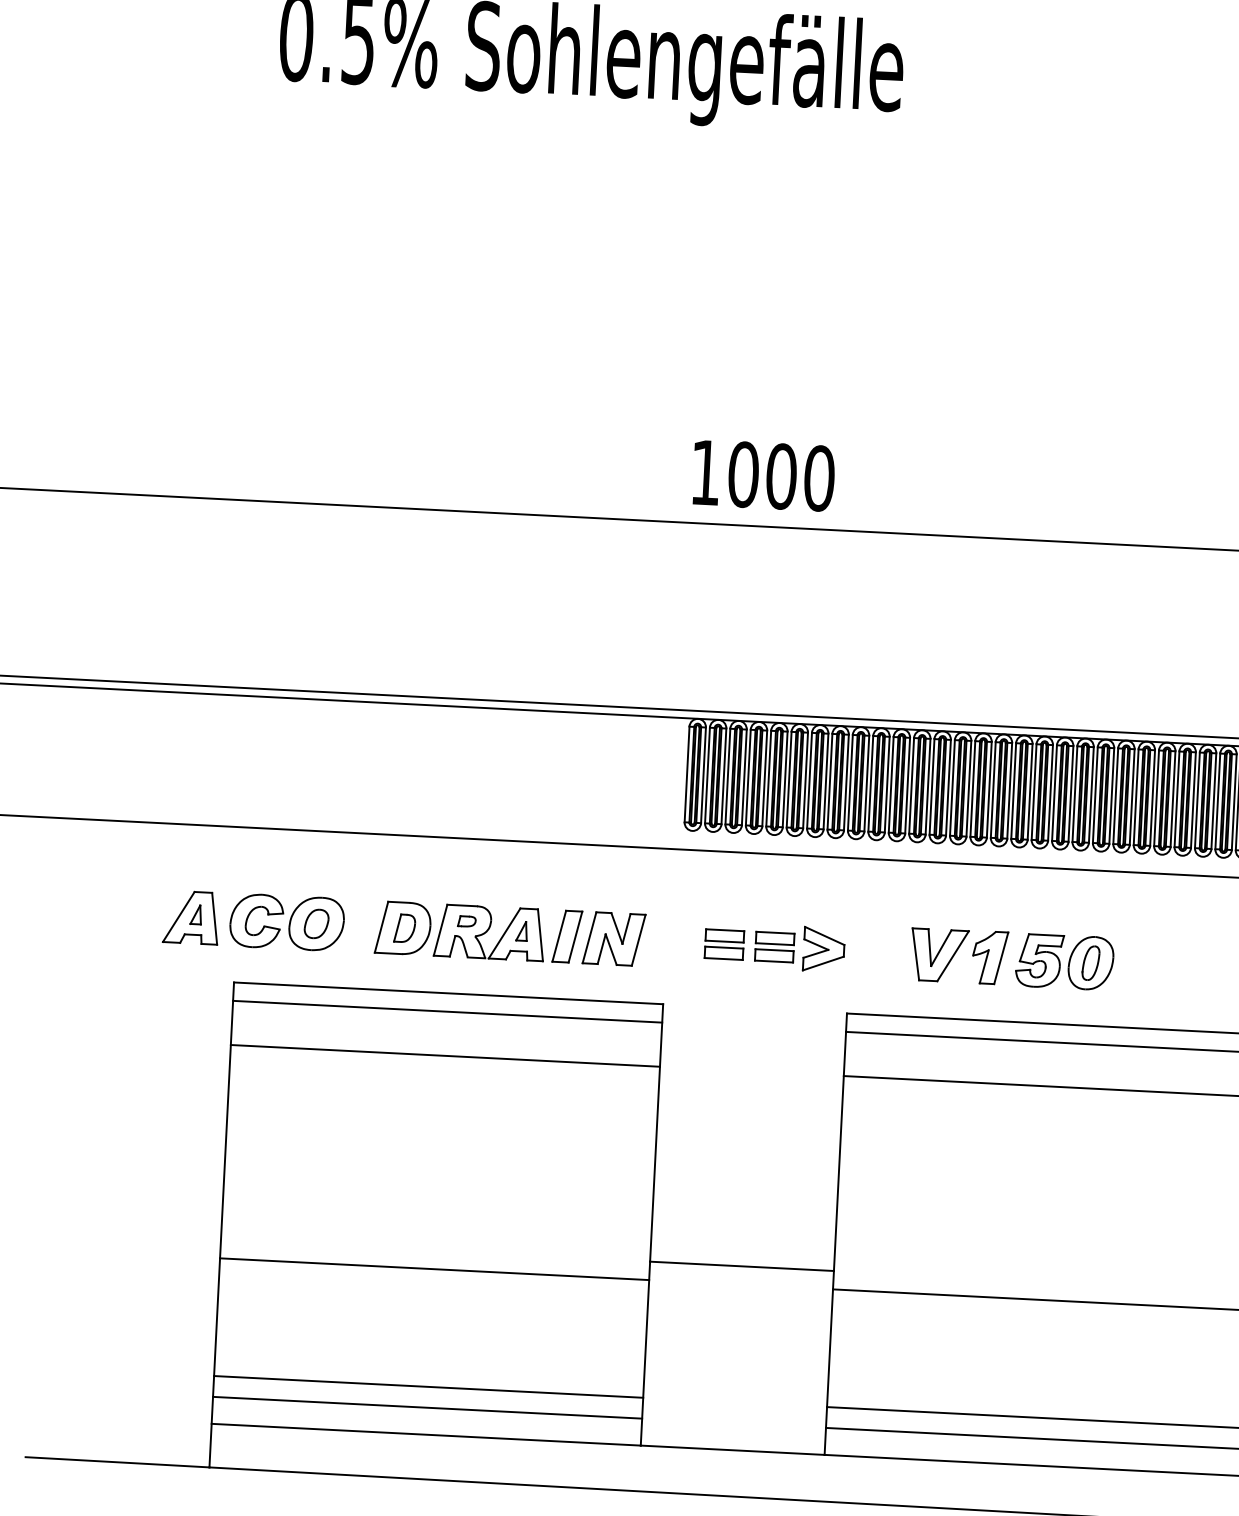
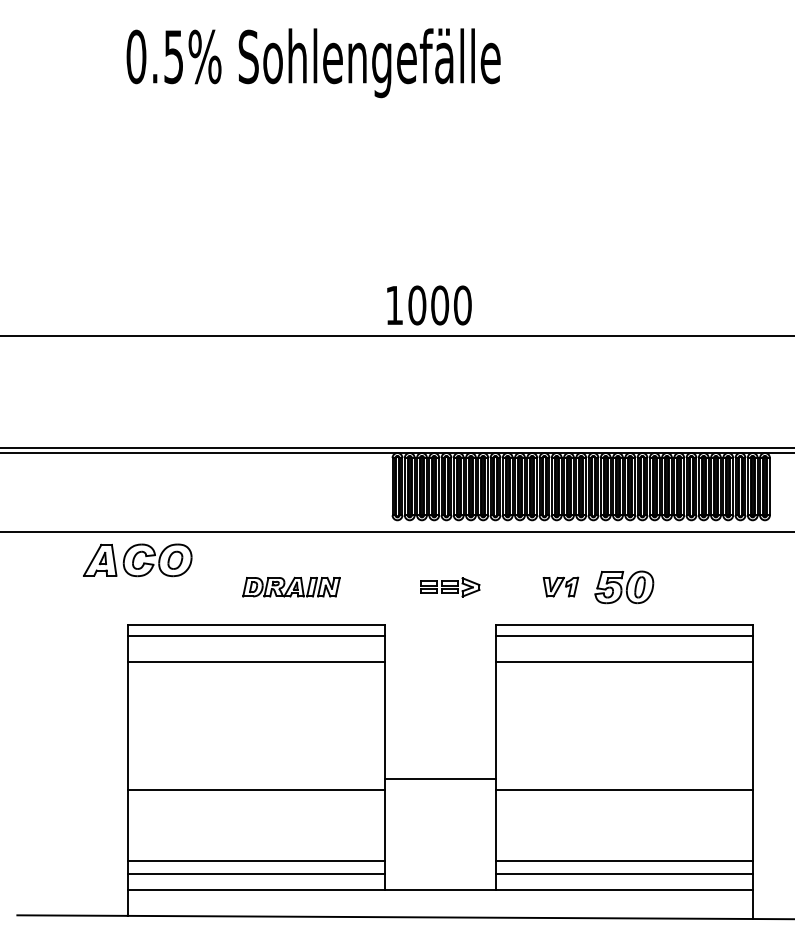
part: (253, 921) -> (137, 560), moved
part: (510, 932) -> (291, 586), size x0.6
part: (775, 947) -> (450, 587), size x0.7
part: (958, 955) -> (560, 586), size x0.6

